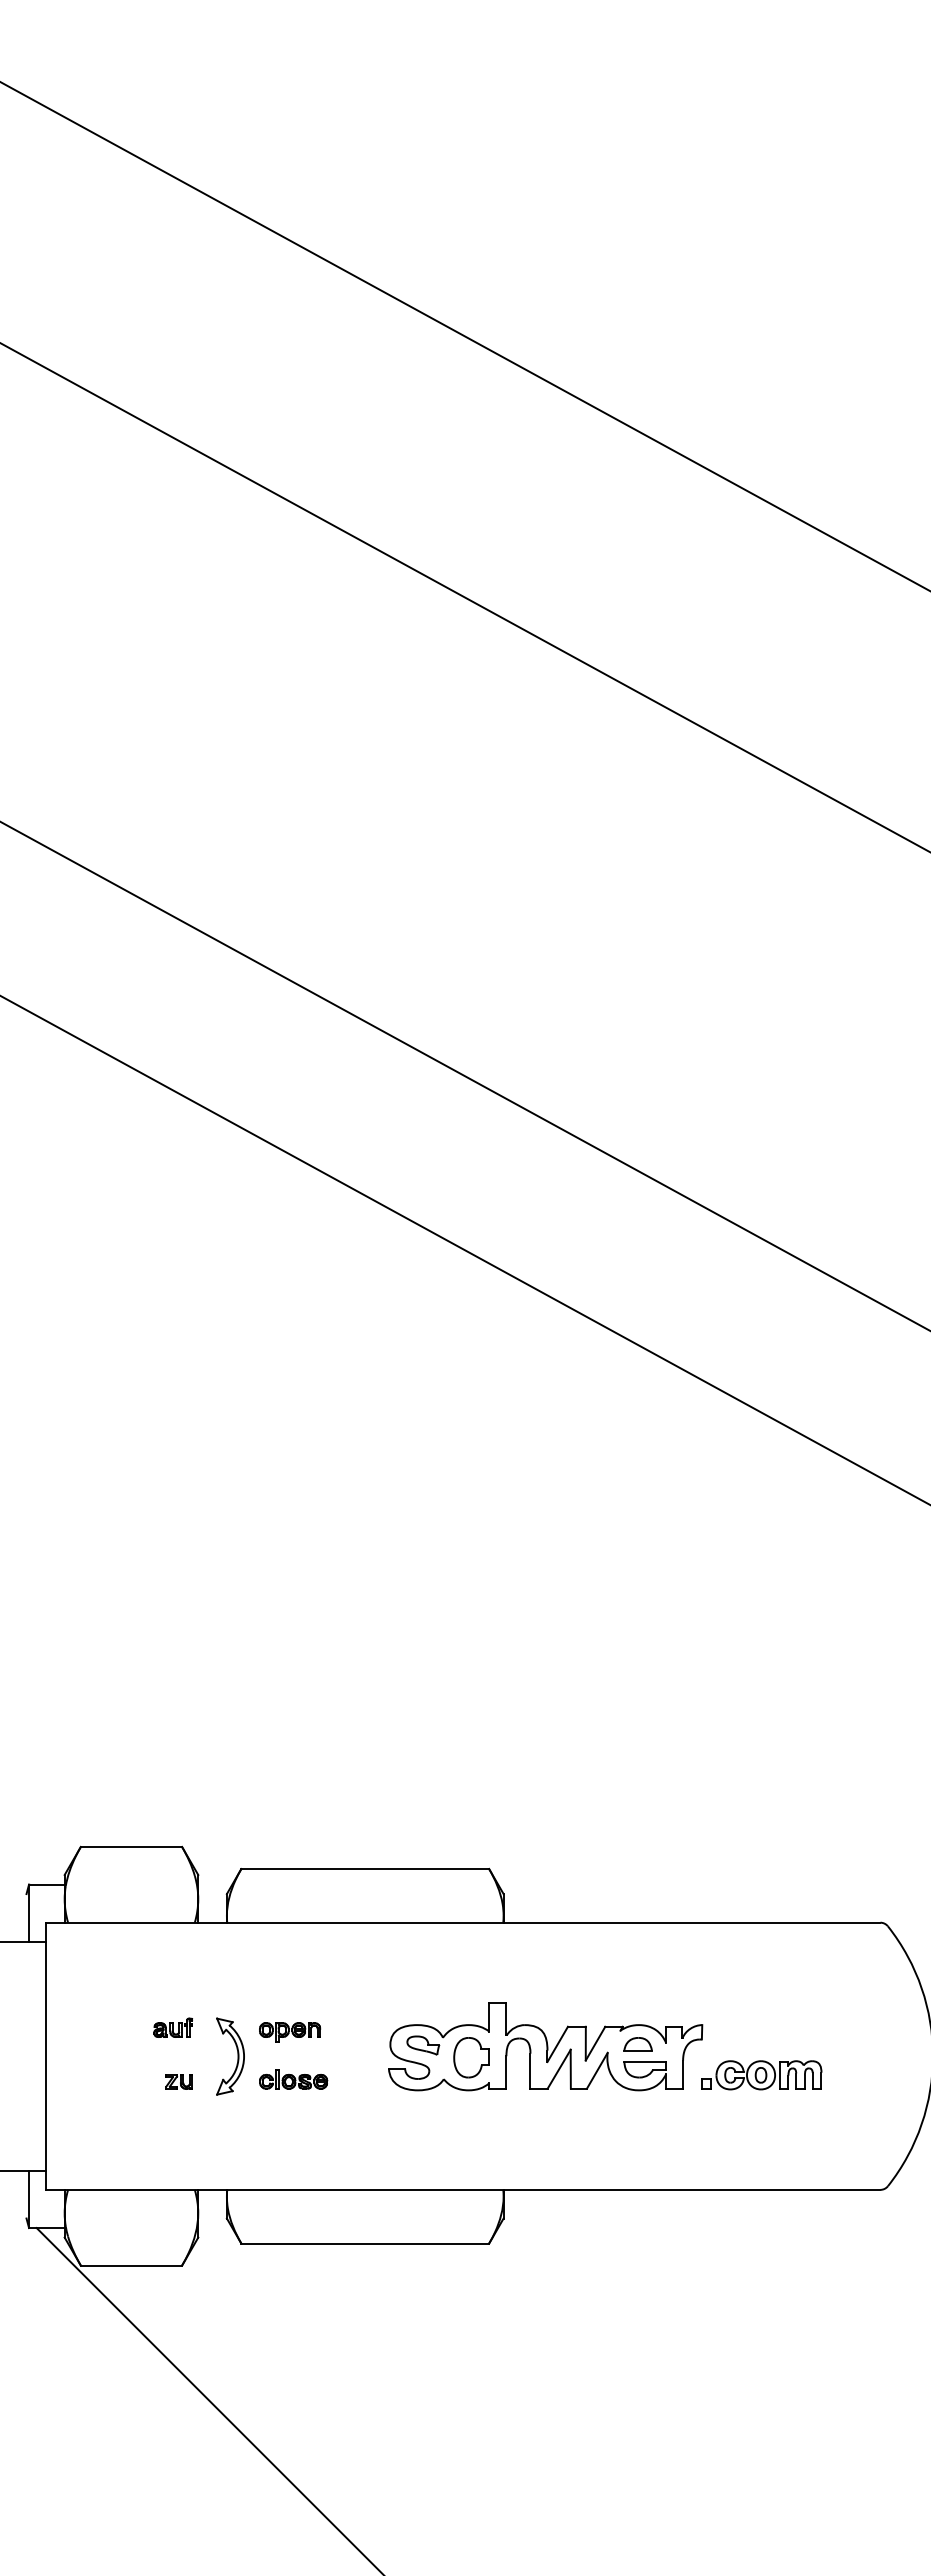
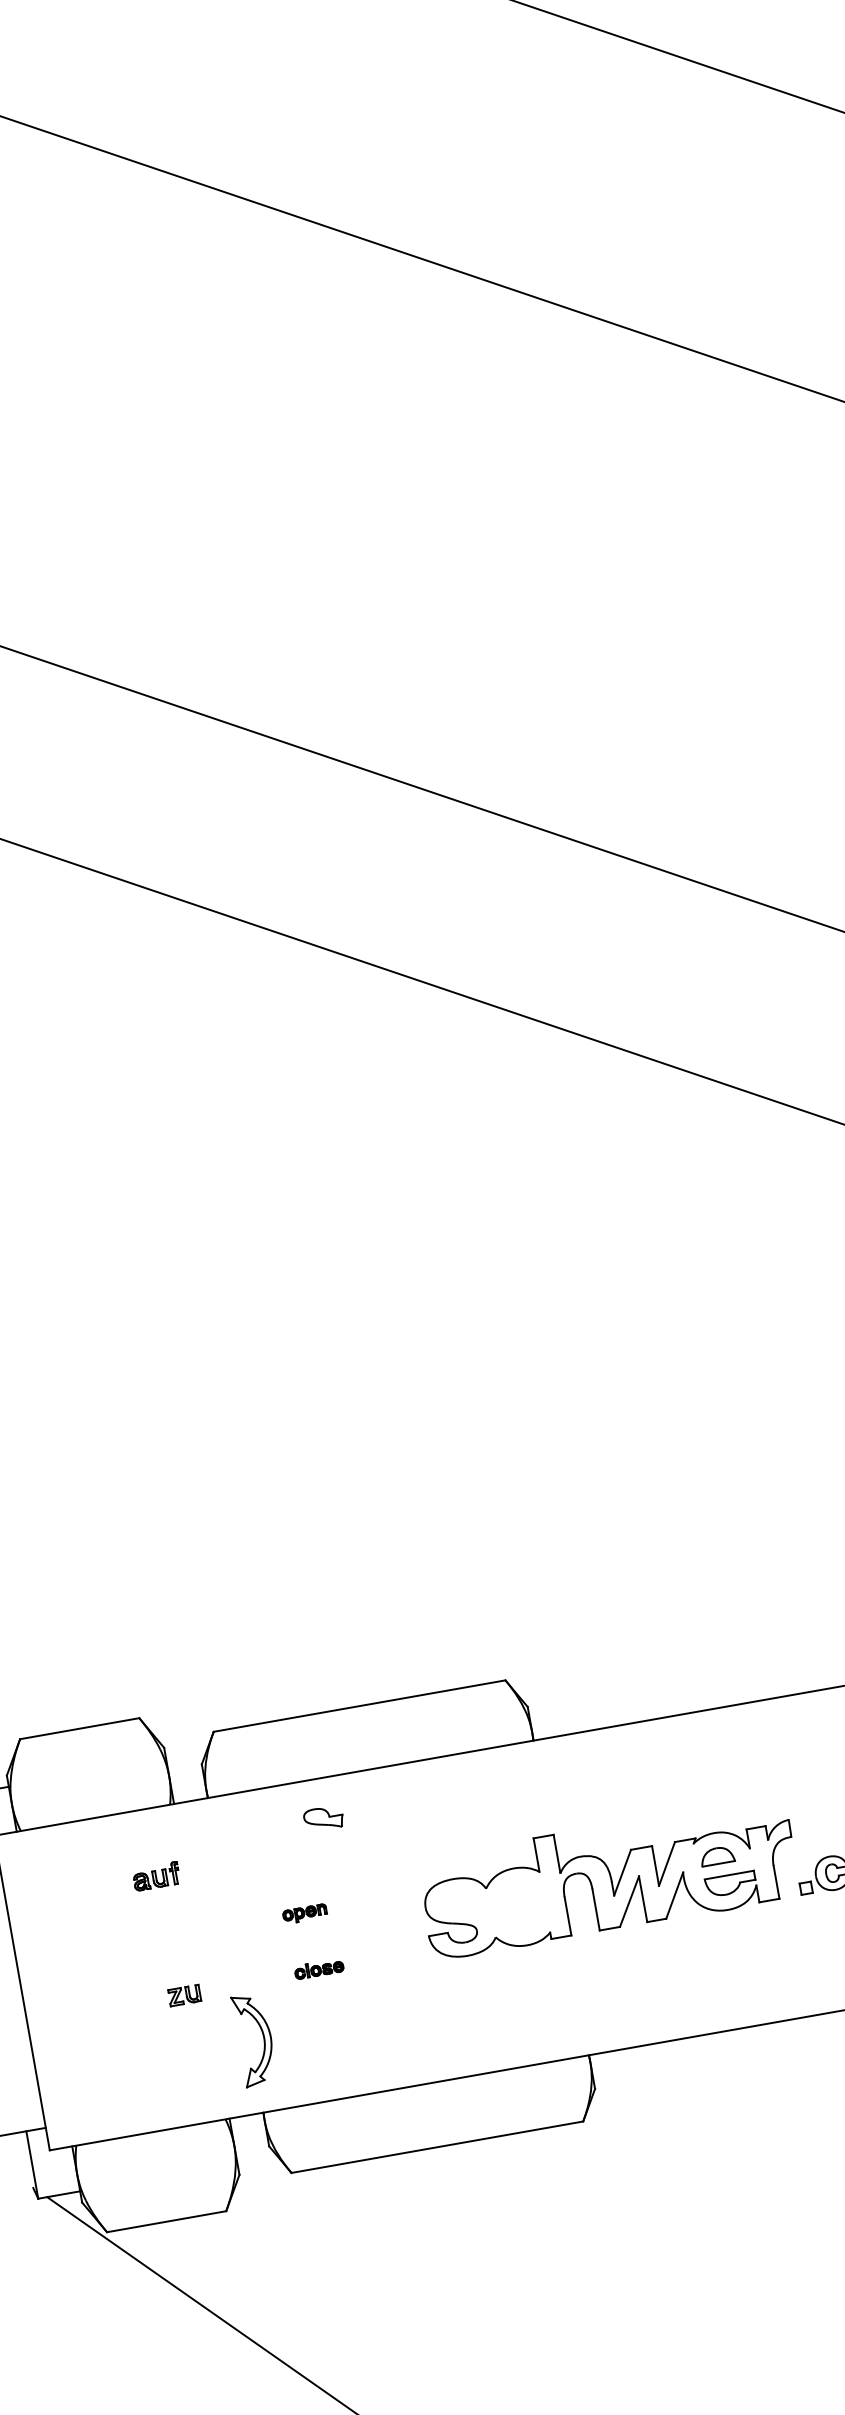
part: (172, 2027) -> (155, 1876), moved
part: (290, 2032) -> (305, 1914), size x0.6
part: (423, 2045) -> (323, 1818), moved
part: (237, 2056) -> (263, 2038), moved
part: (471, 2057) -> (523, 1906), removed
part: (293, 2079) -> (318, 1968), size x0.6

